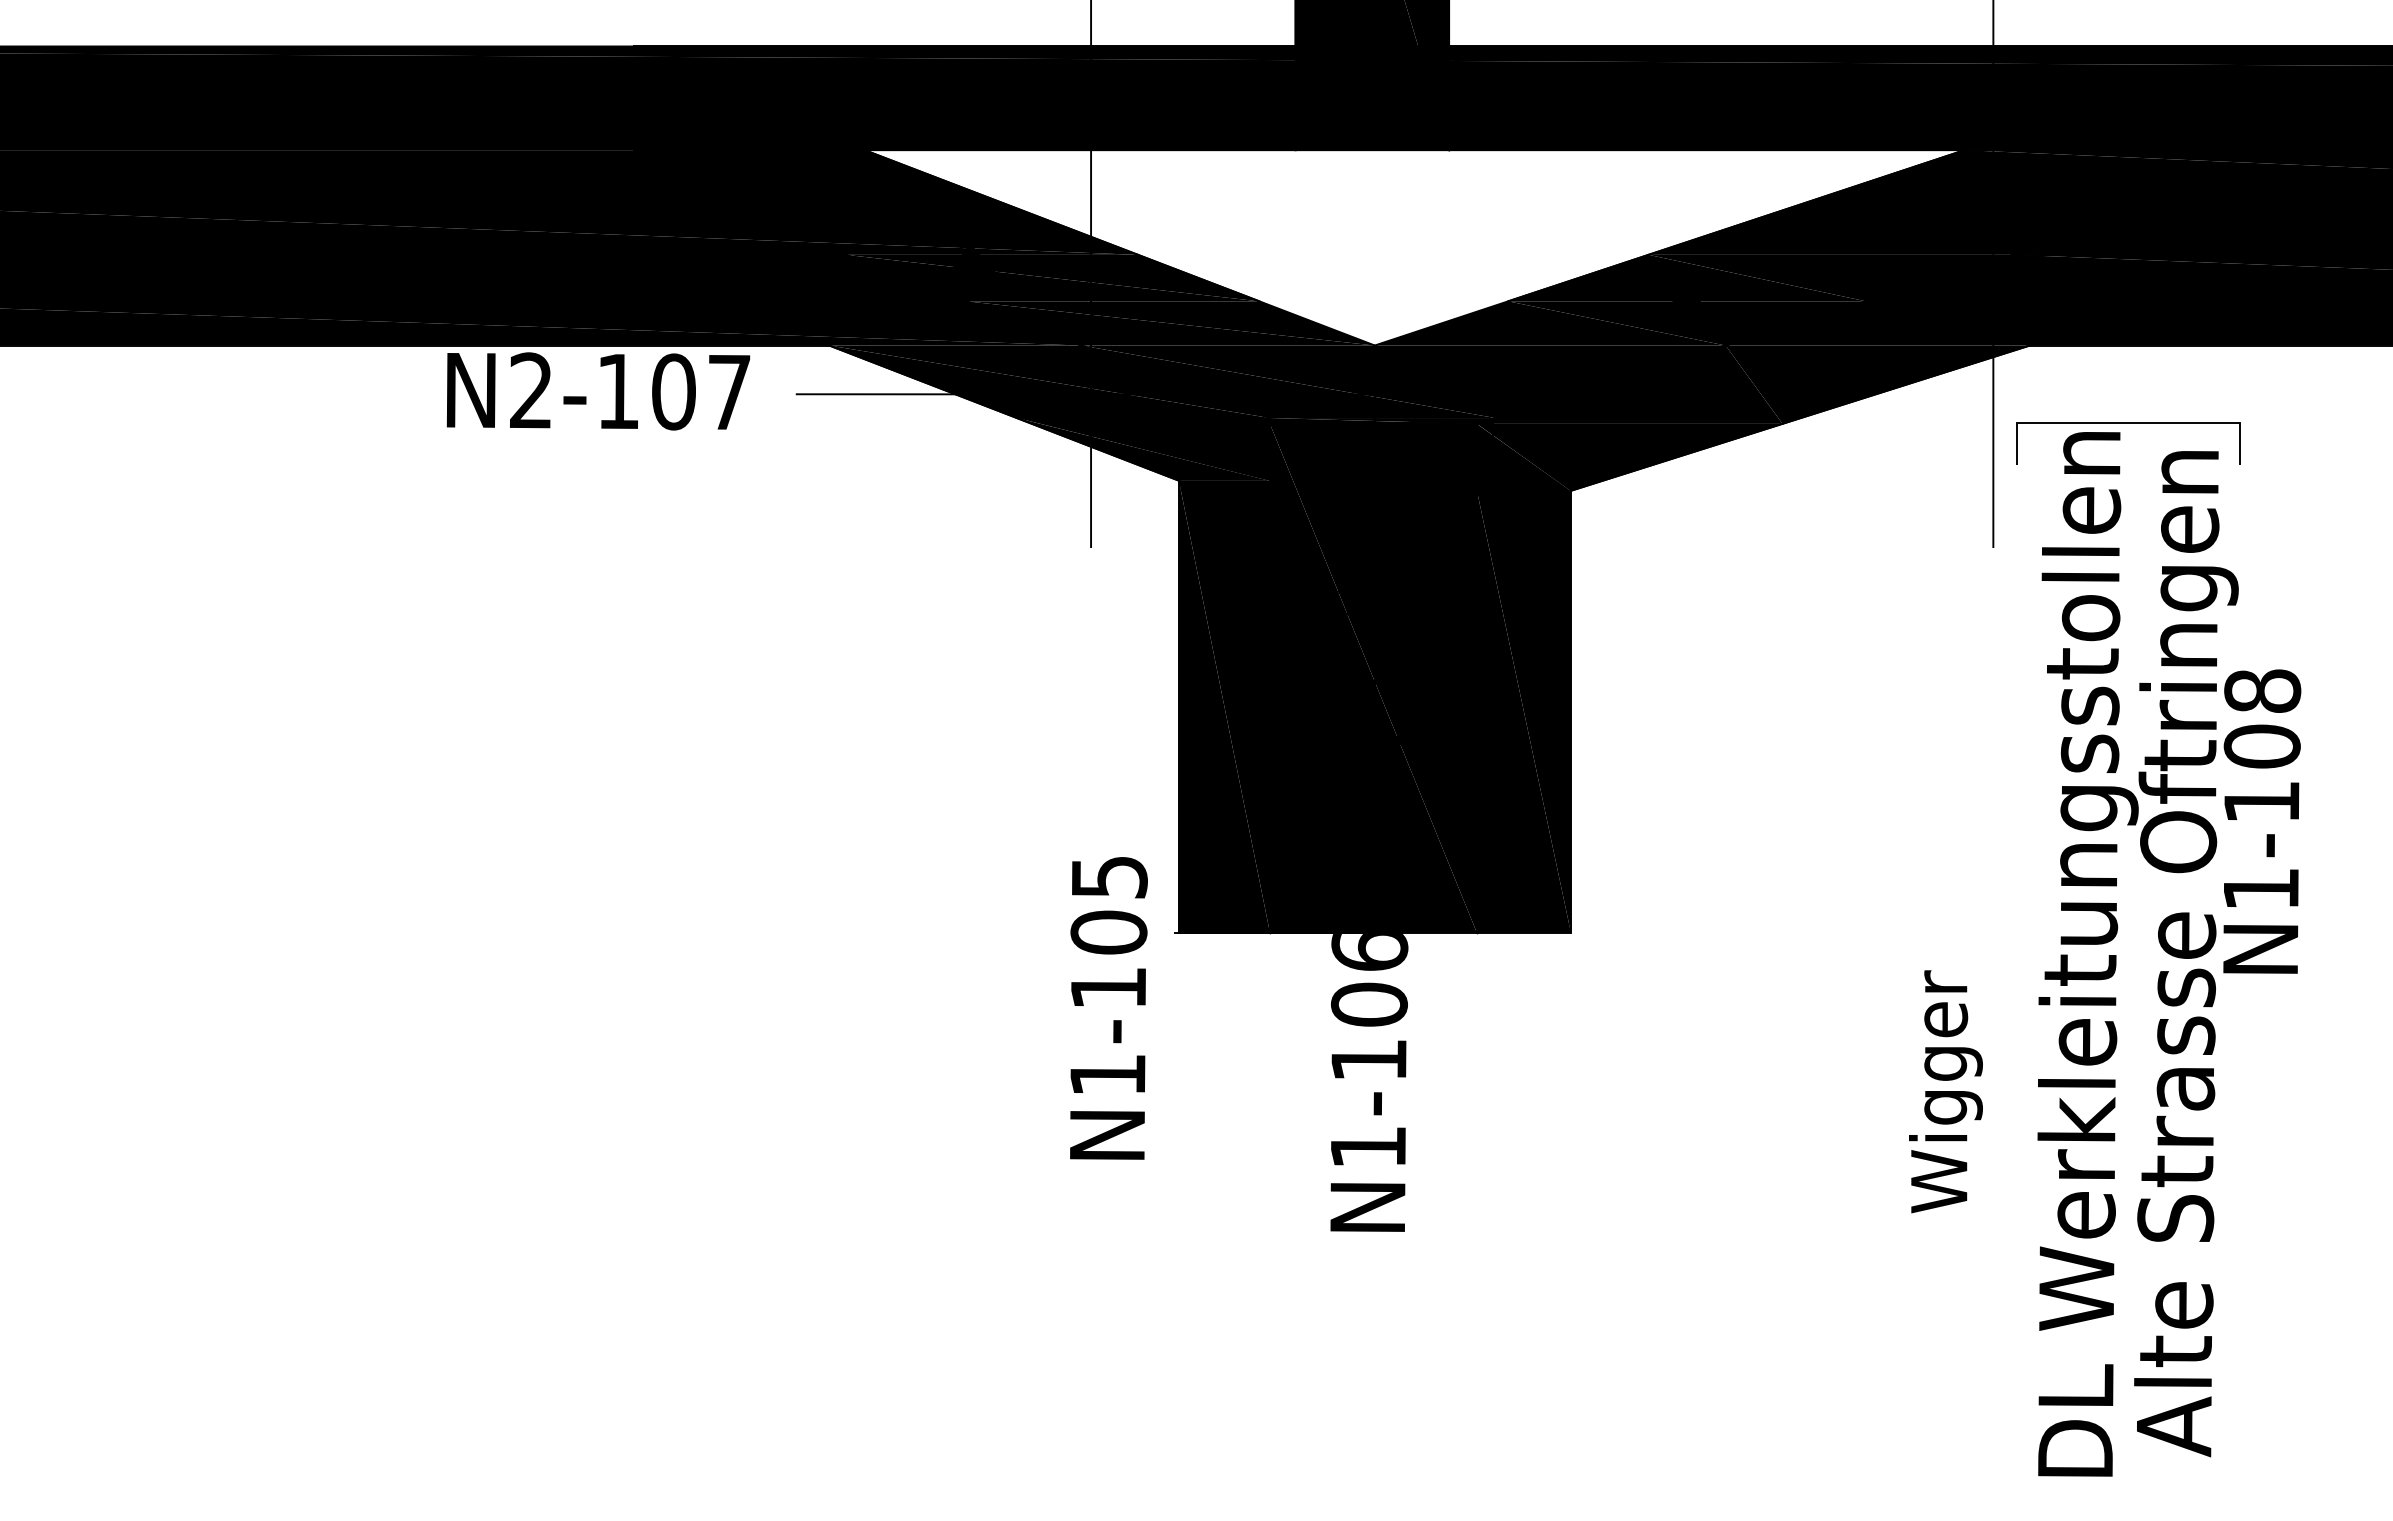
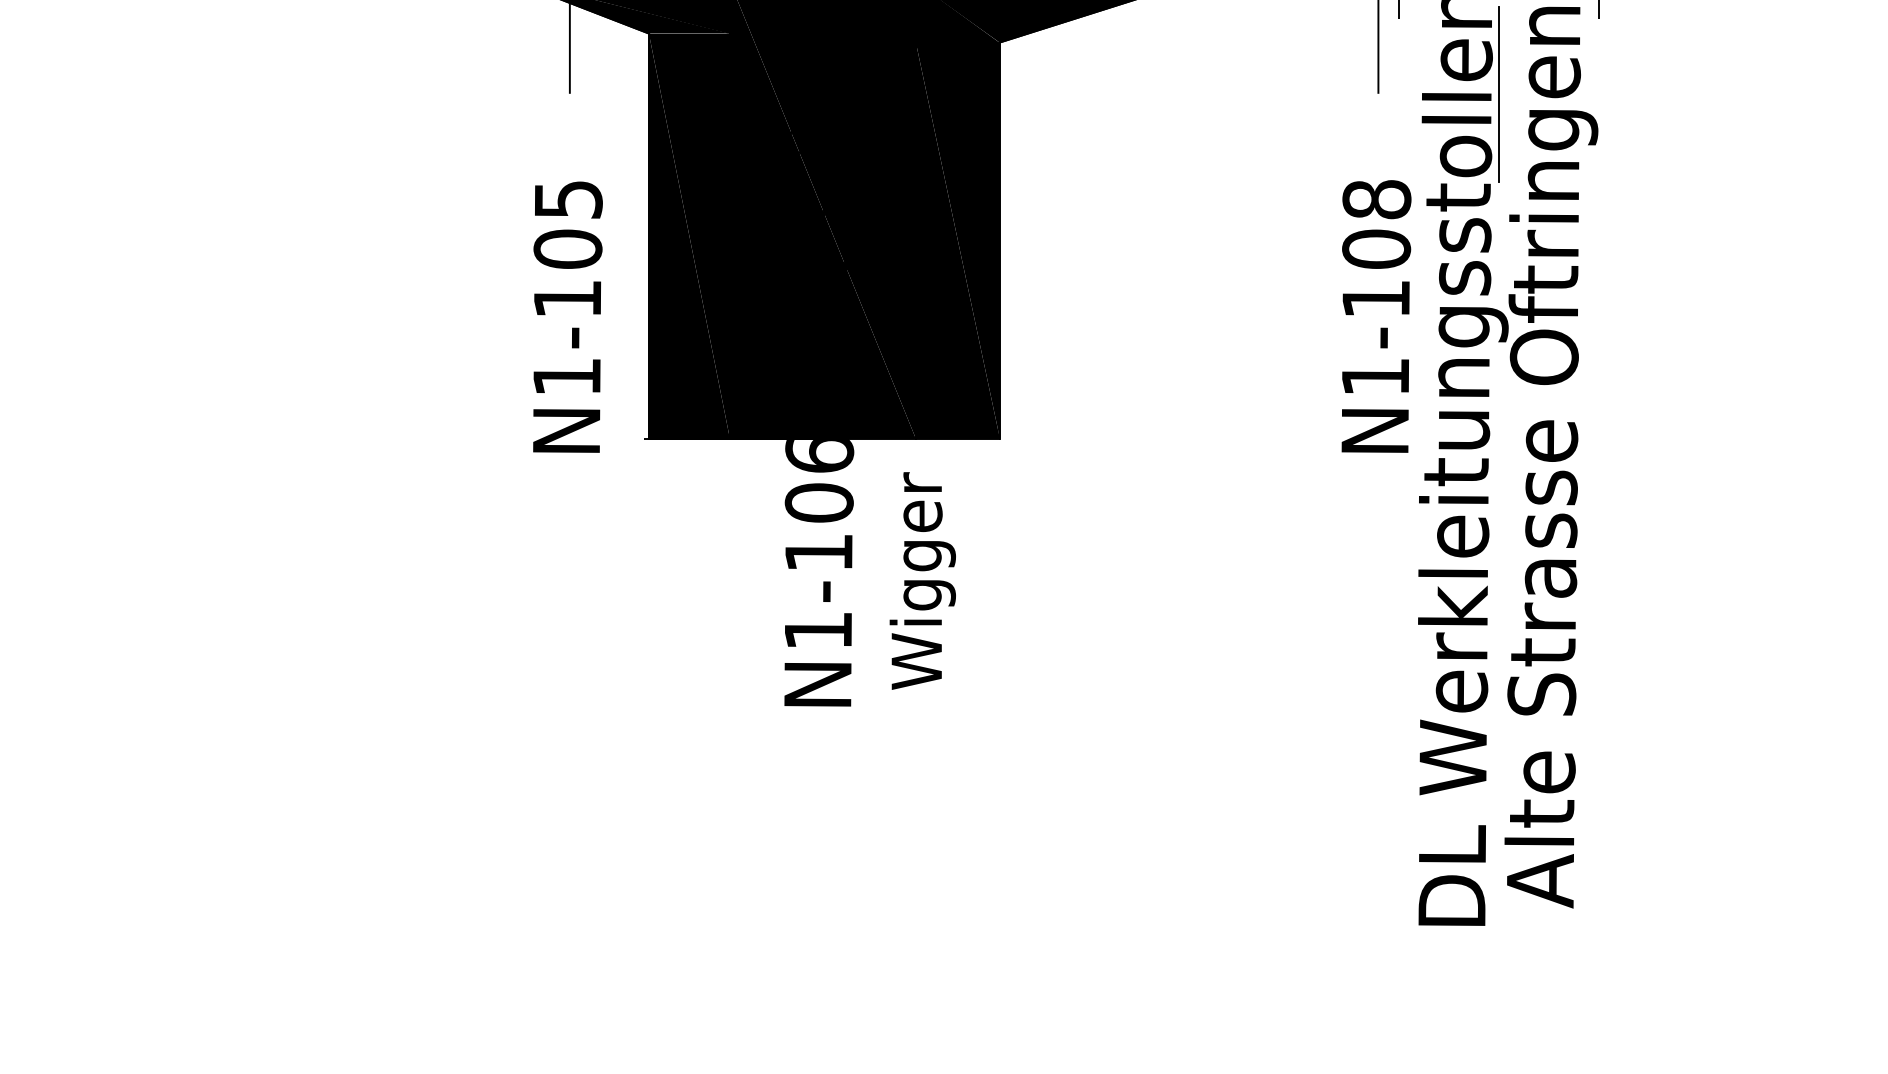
line: (2128, 548) -> (1499, 94), added
text: (2262, 821) -> (1376, 316), moved
text: (1108, 1008) -> (567, 317), moved
text: (1945, 1091) -> (922, 580), moved

